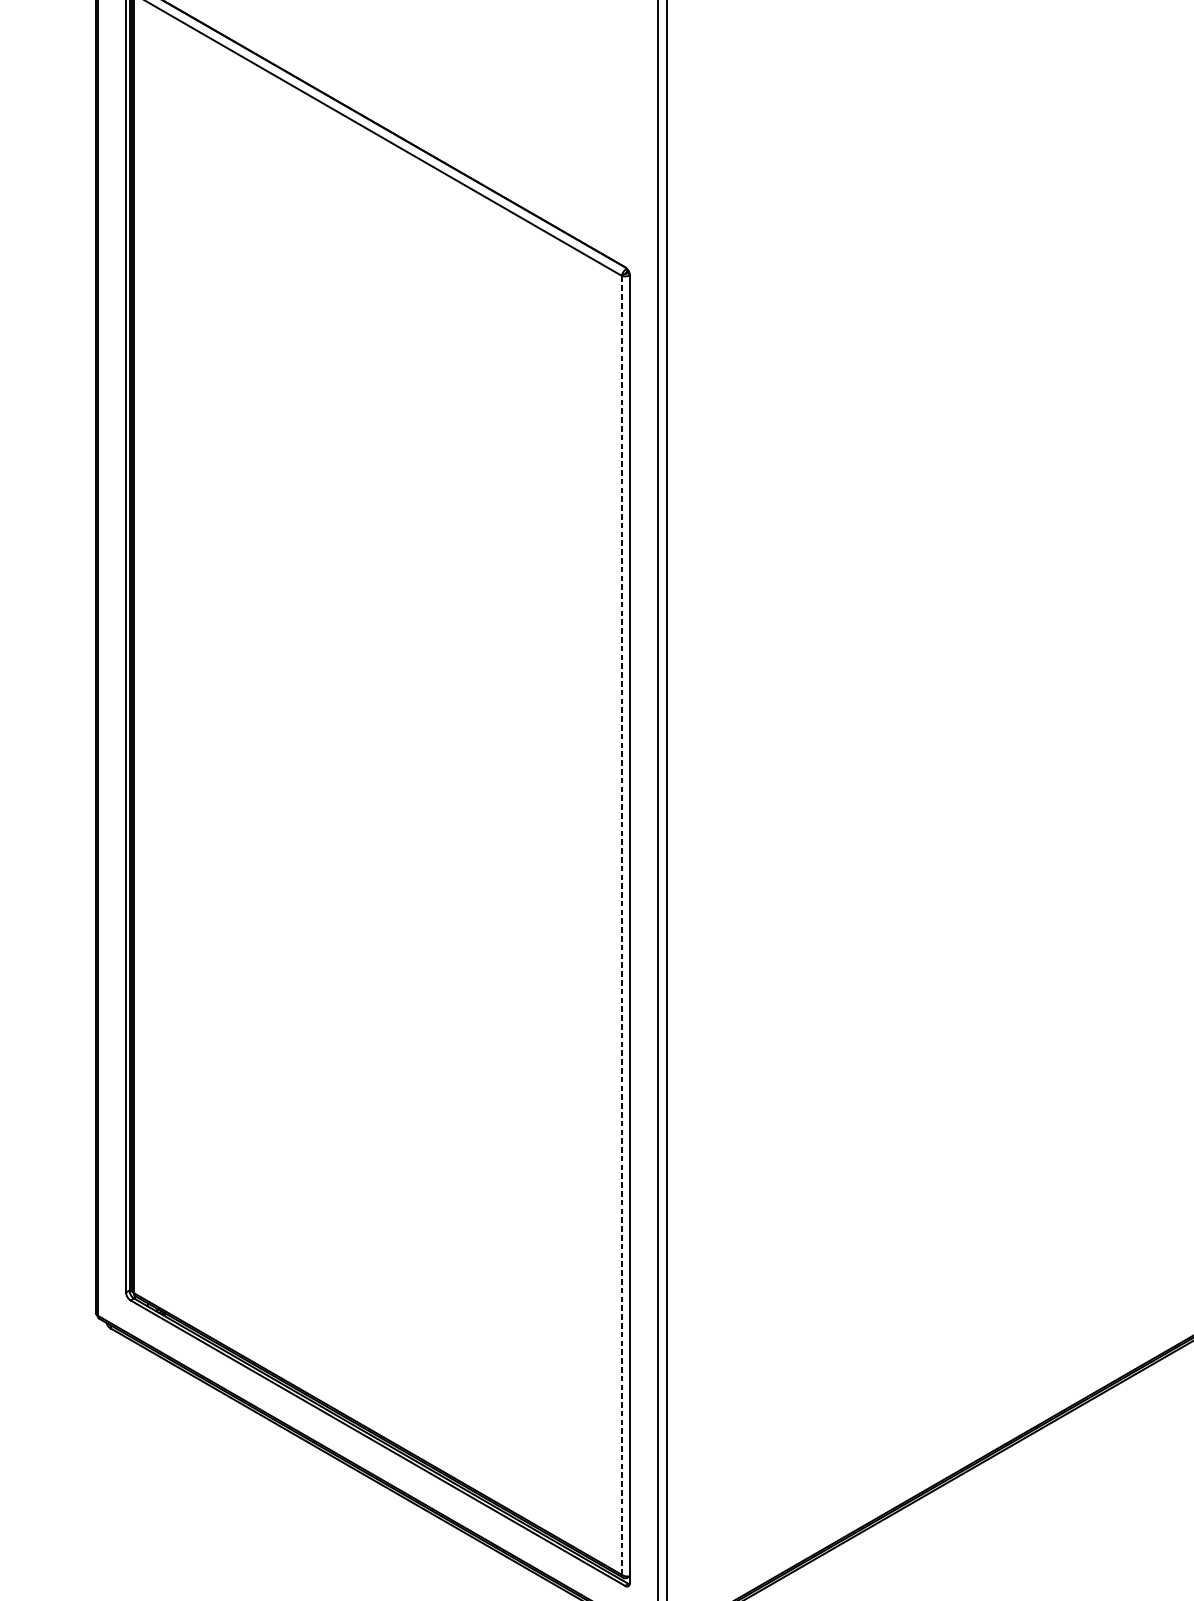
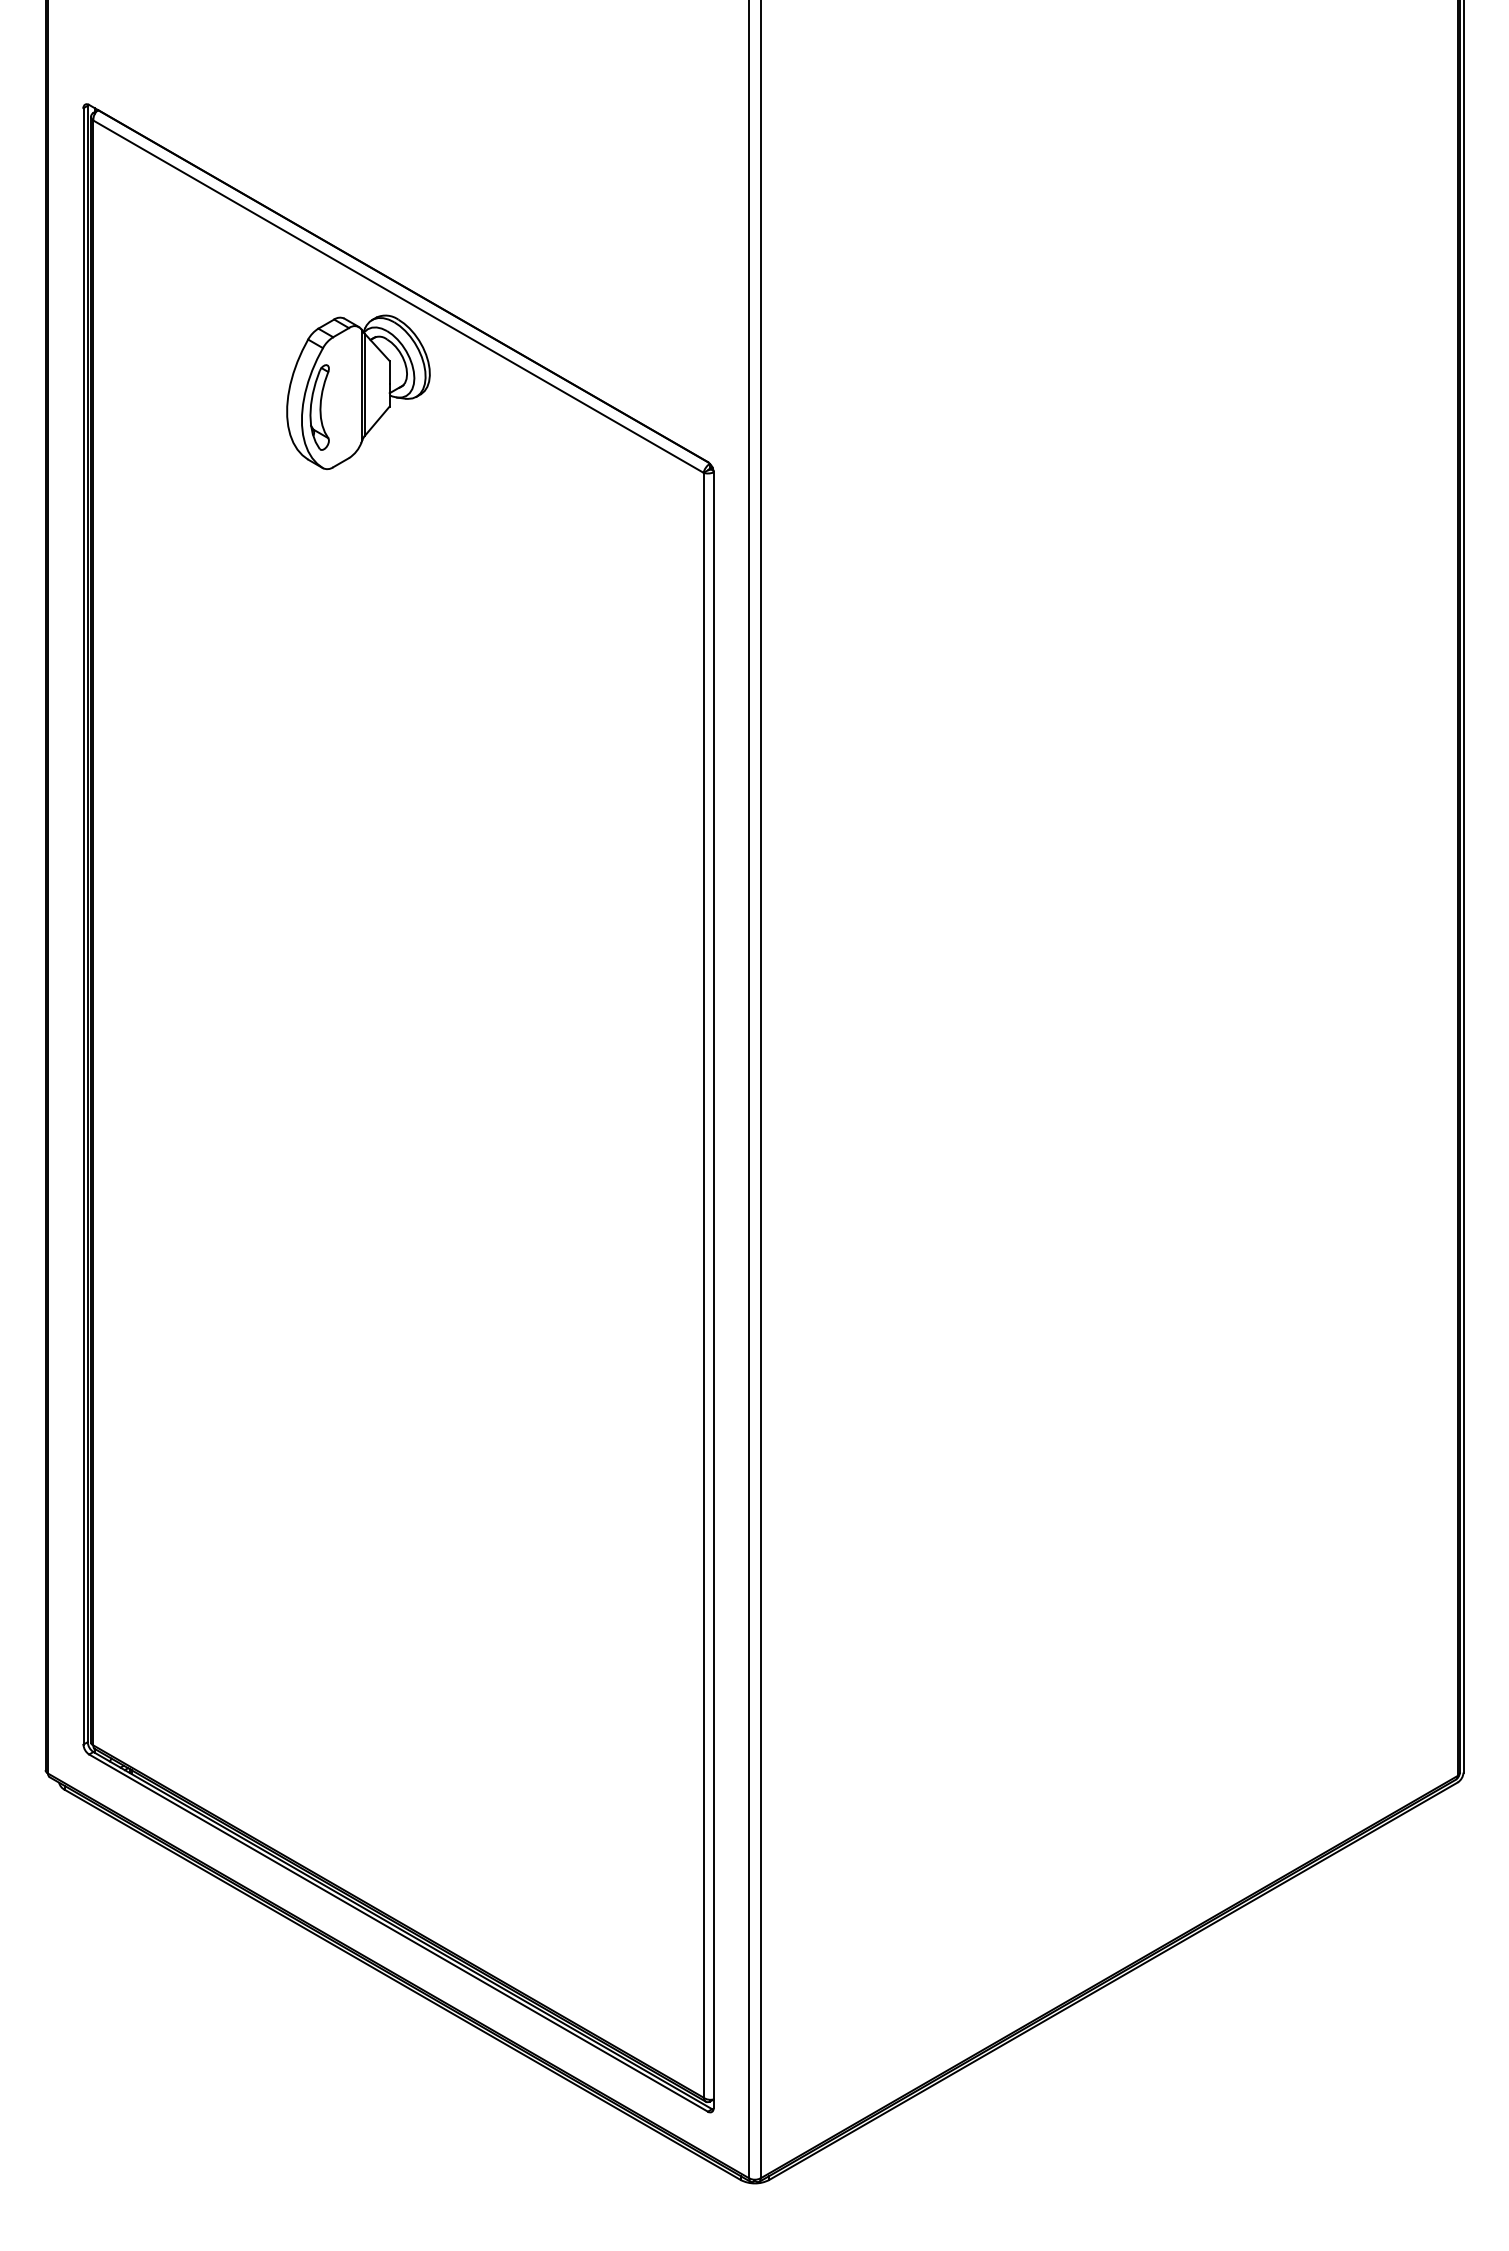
part: (345, 210) -> (358, 391), added
line: (621, 924) -> (703, 1284), dashed -> solid

